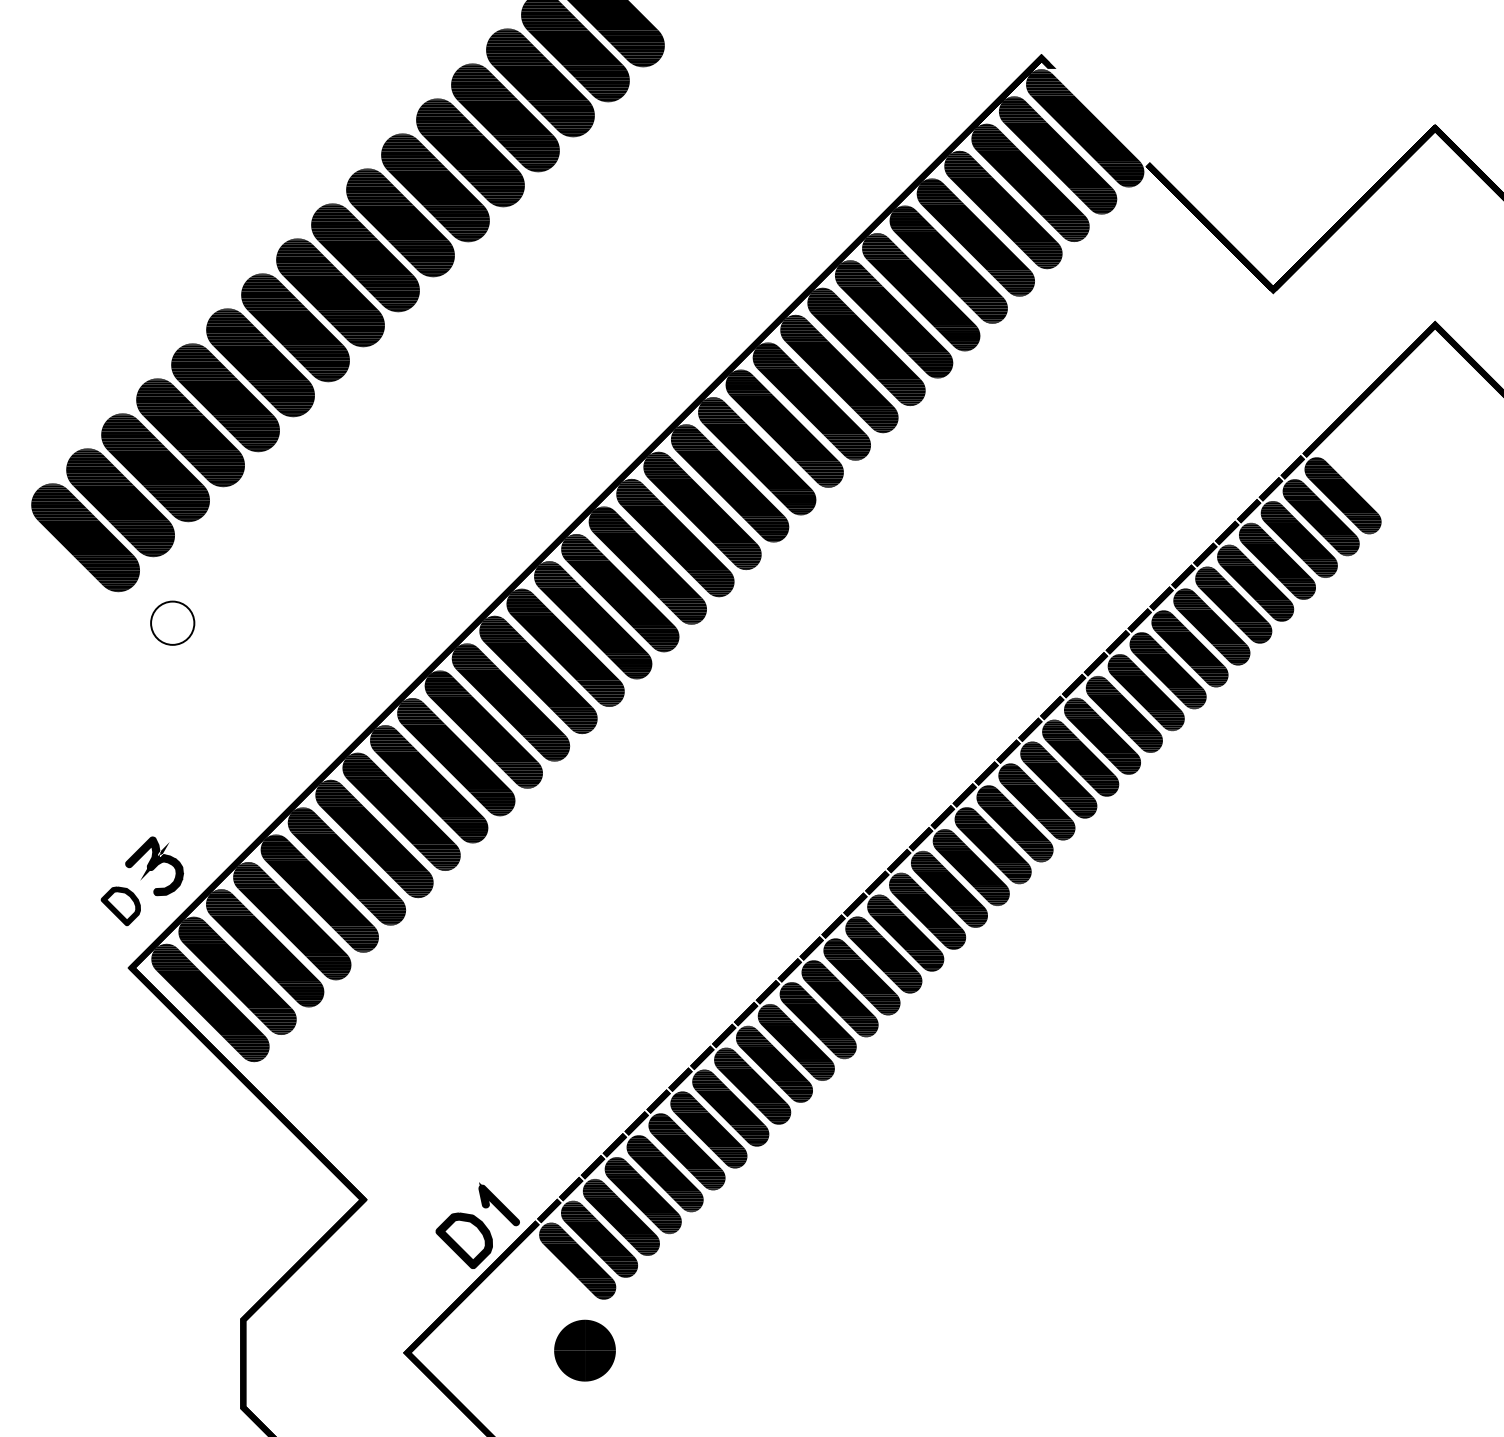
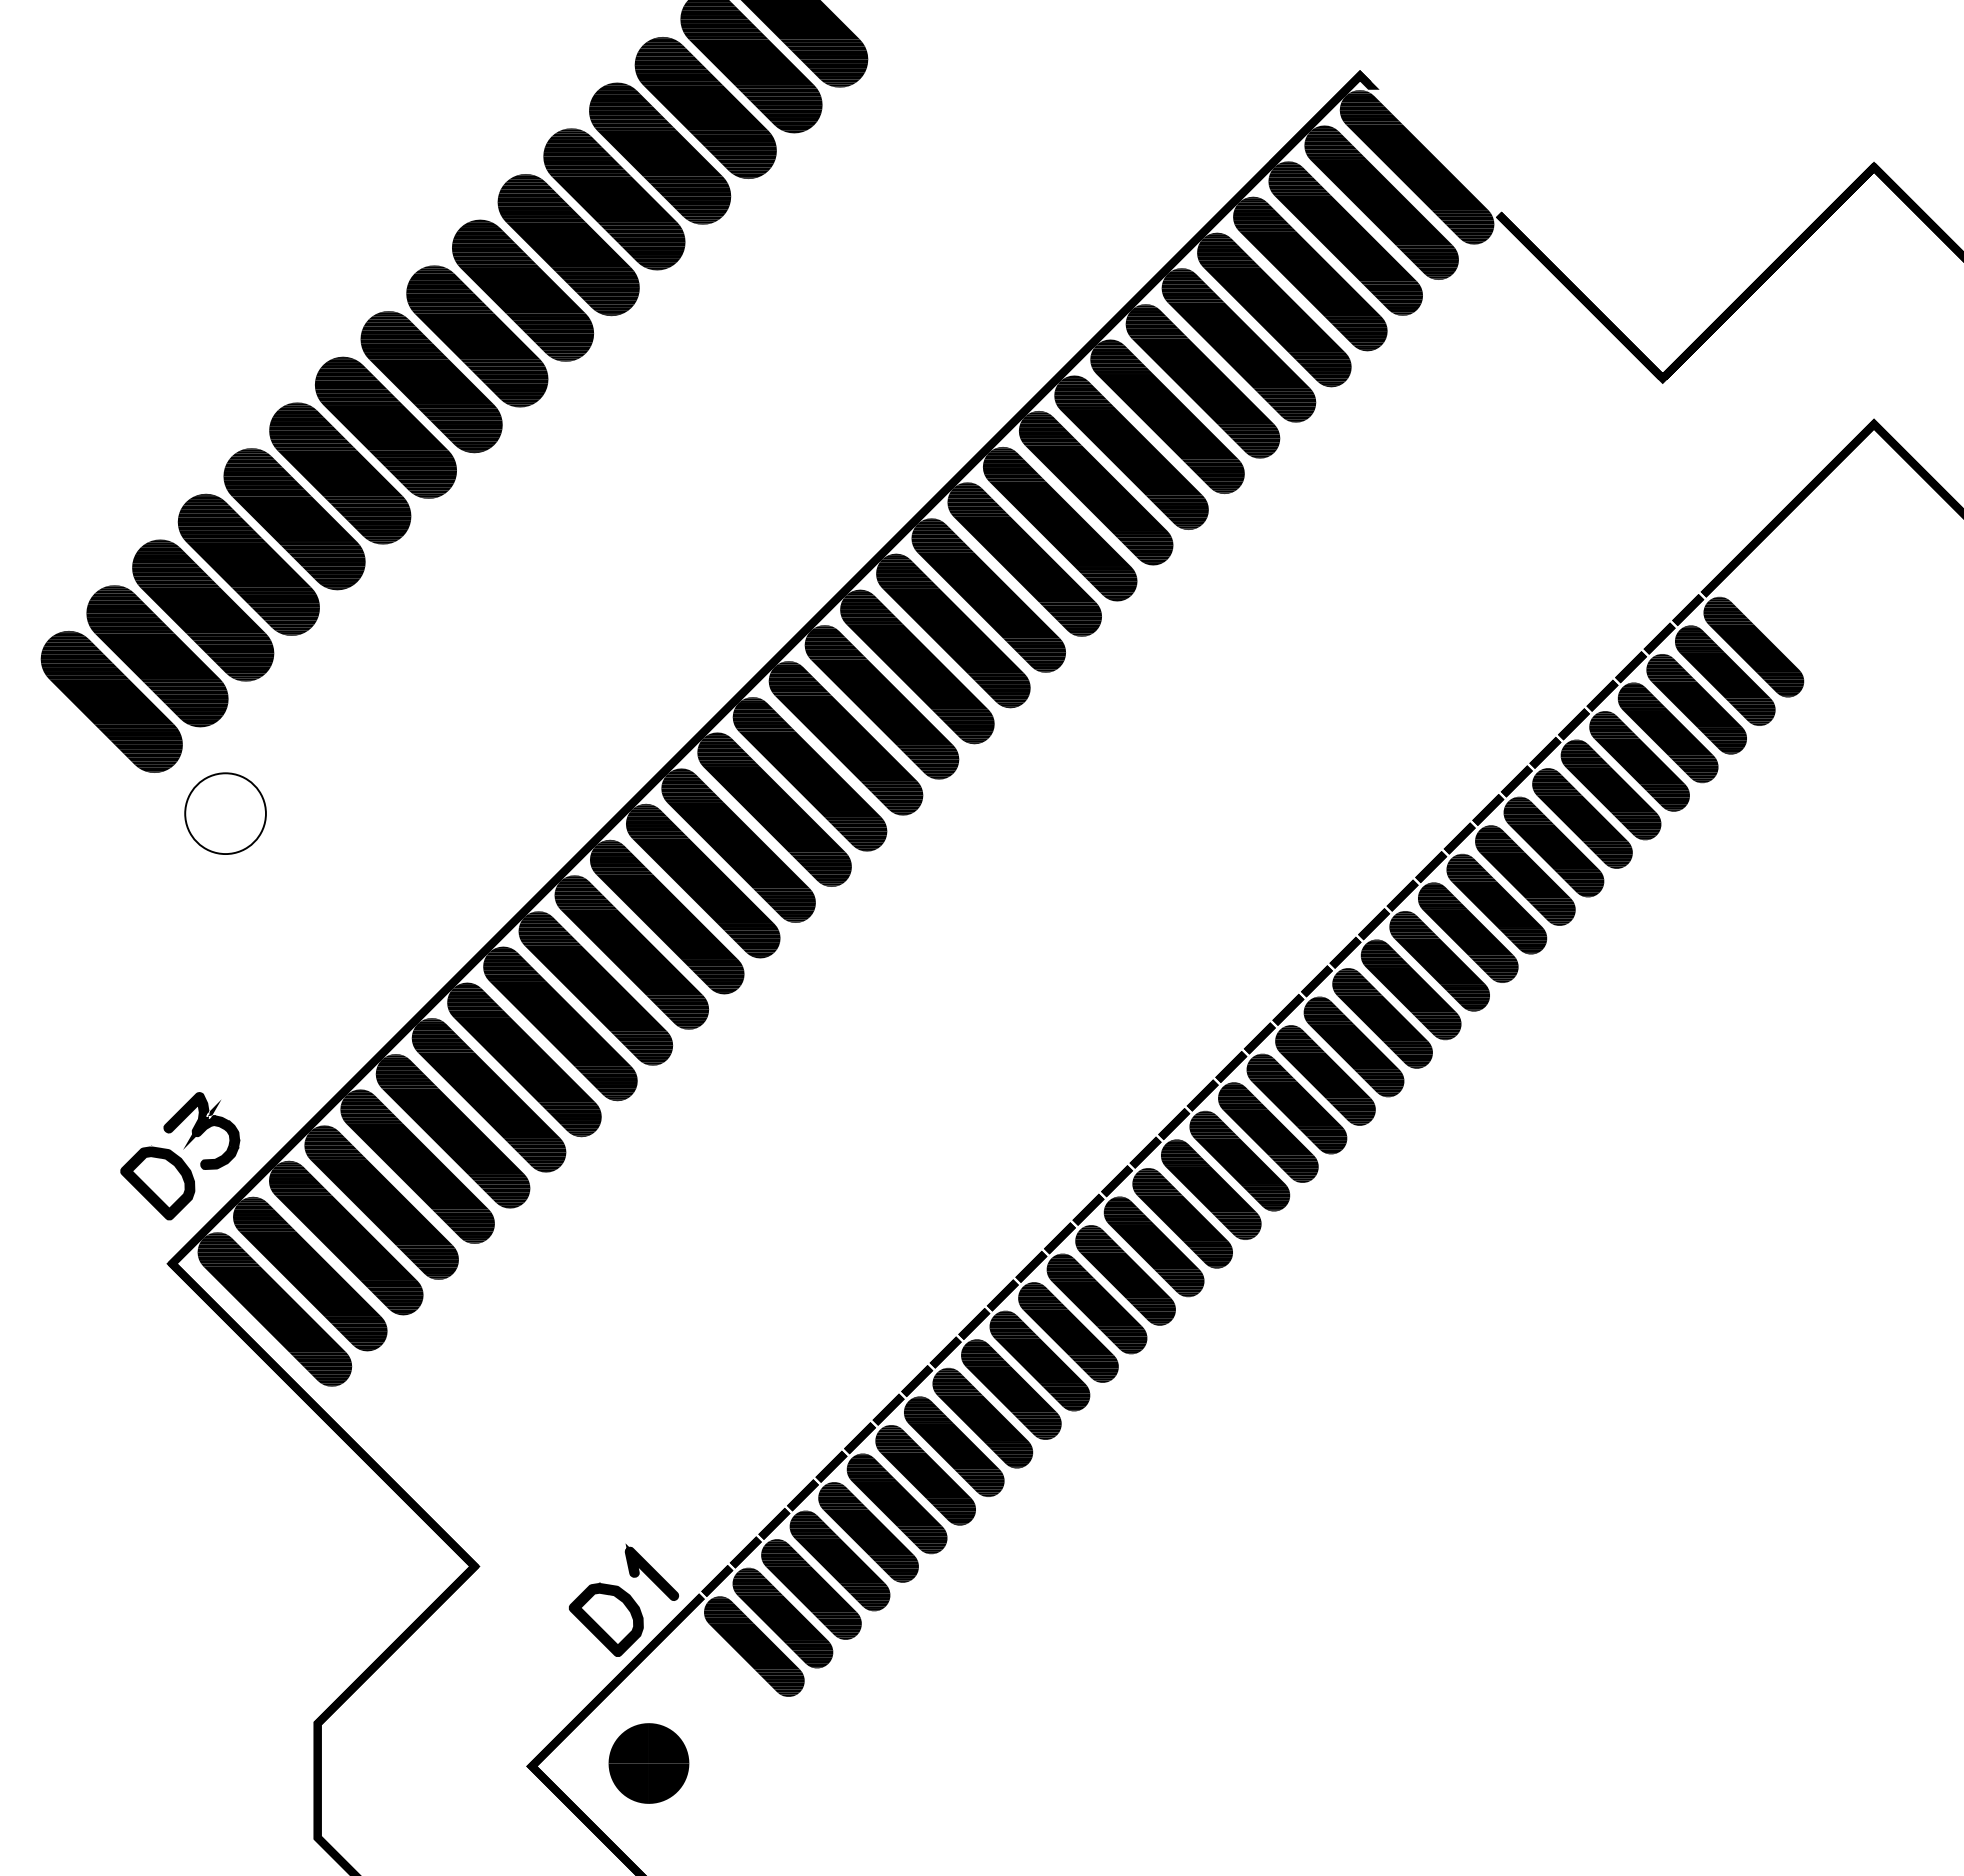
part: (172, 623) -> (225, 813), size x1.43
part: (120, 905) -> (157, 1182), size x1.43
part: (584, 1350) -> (648, 1763), moved

